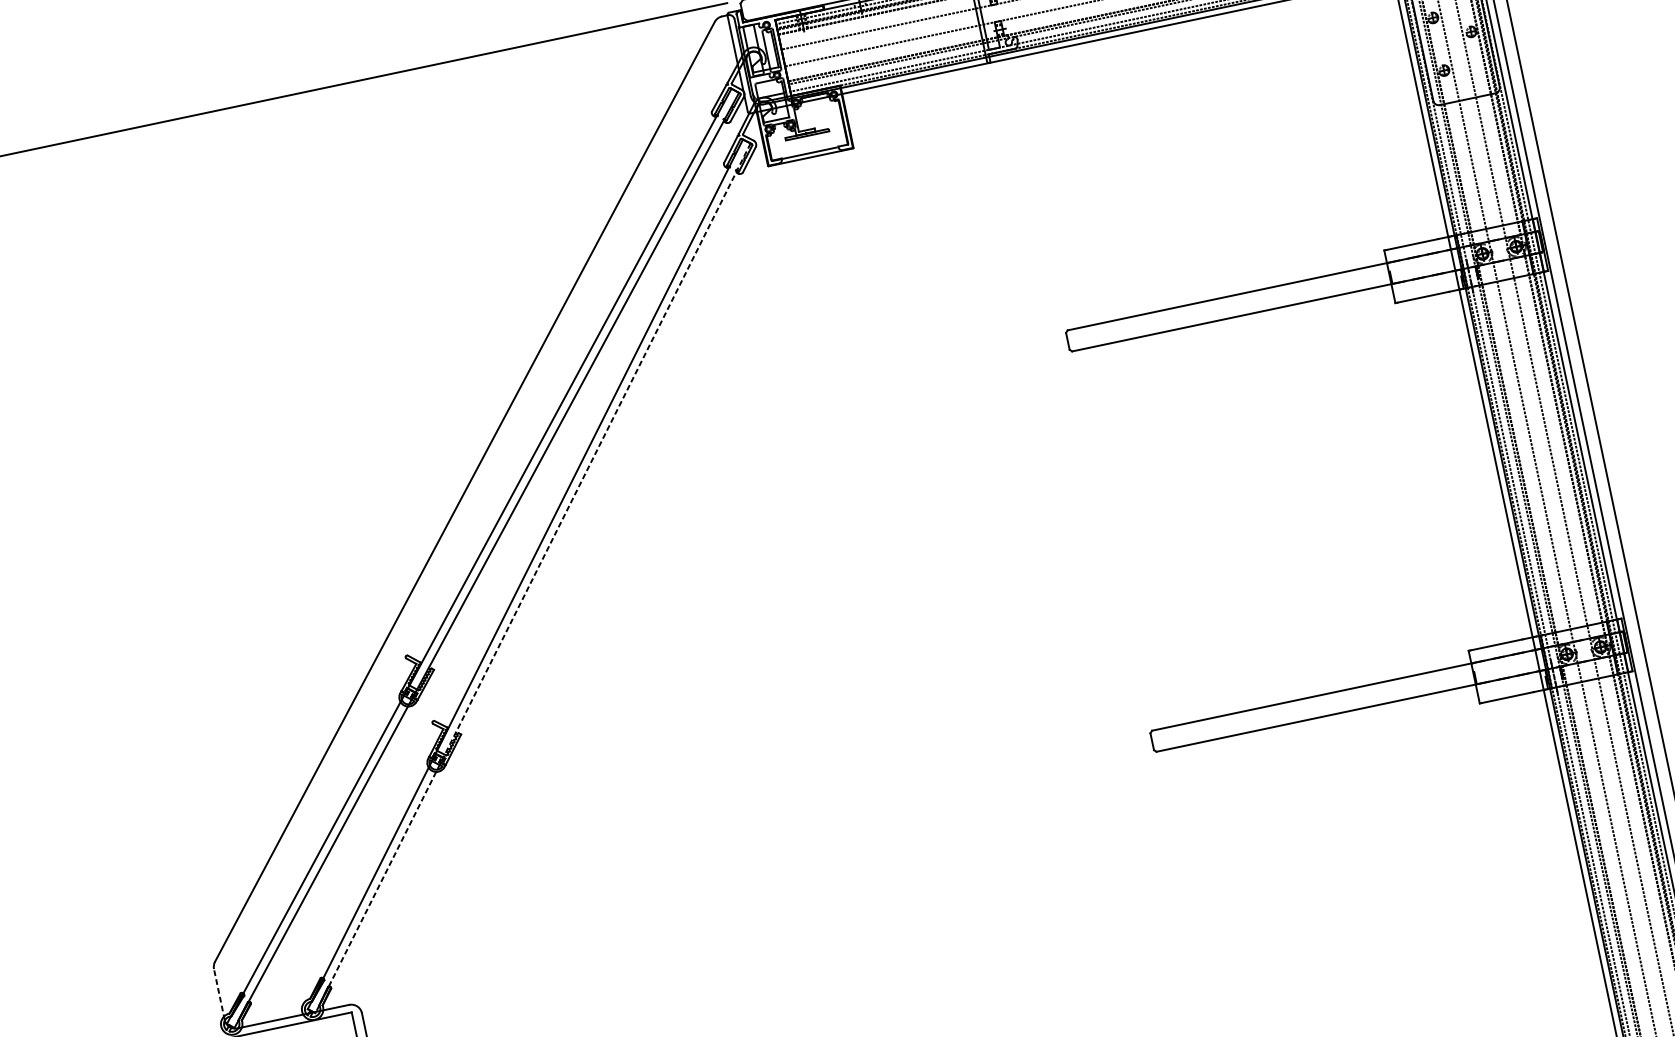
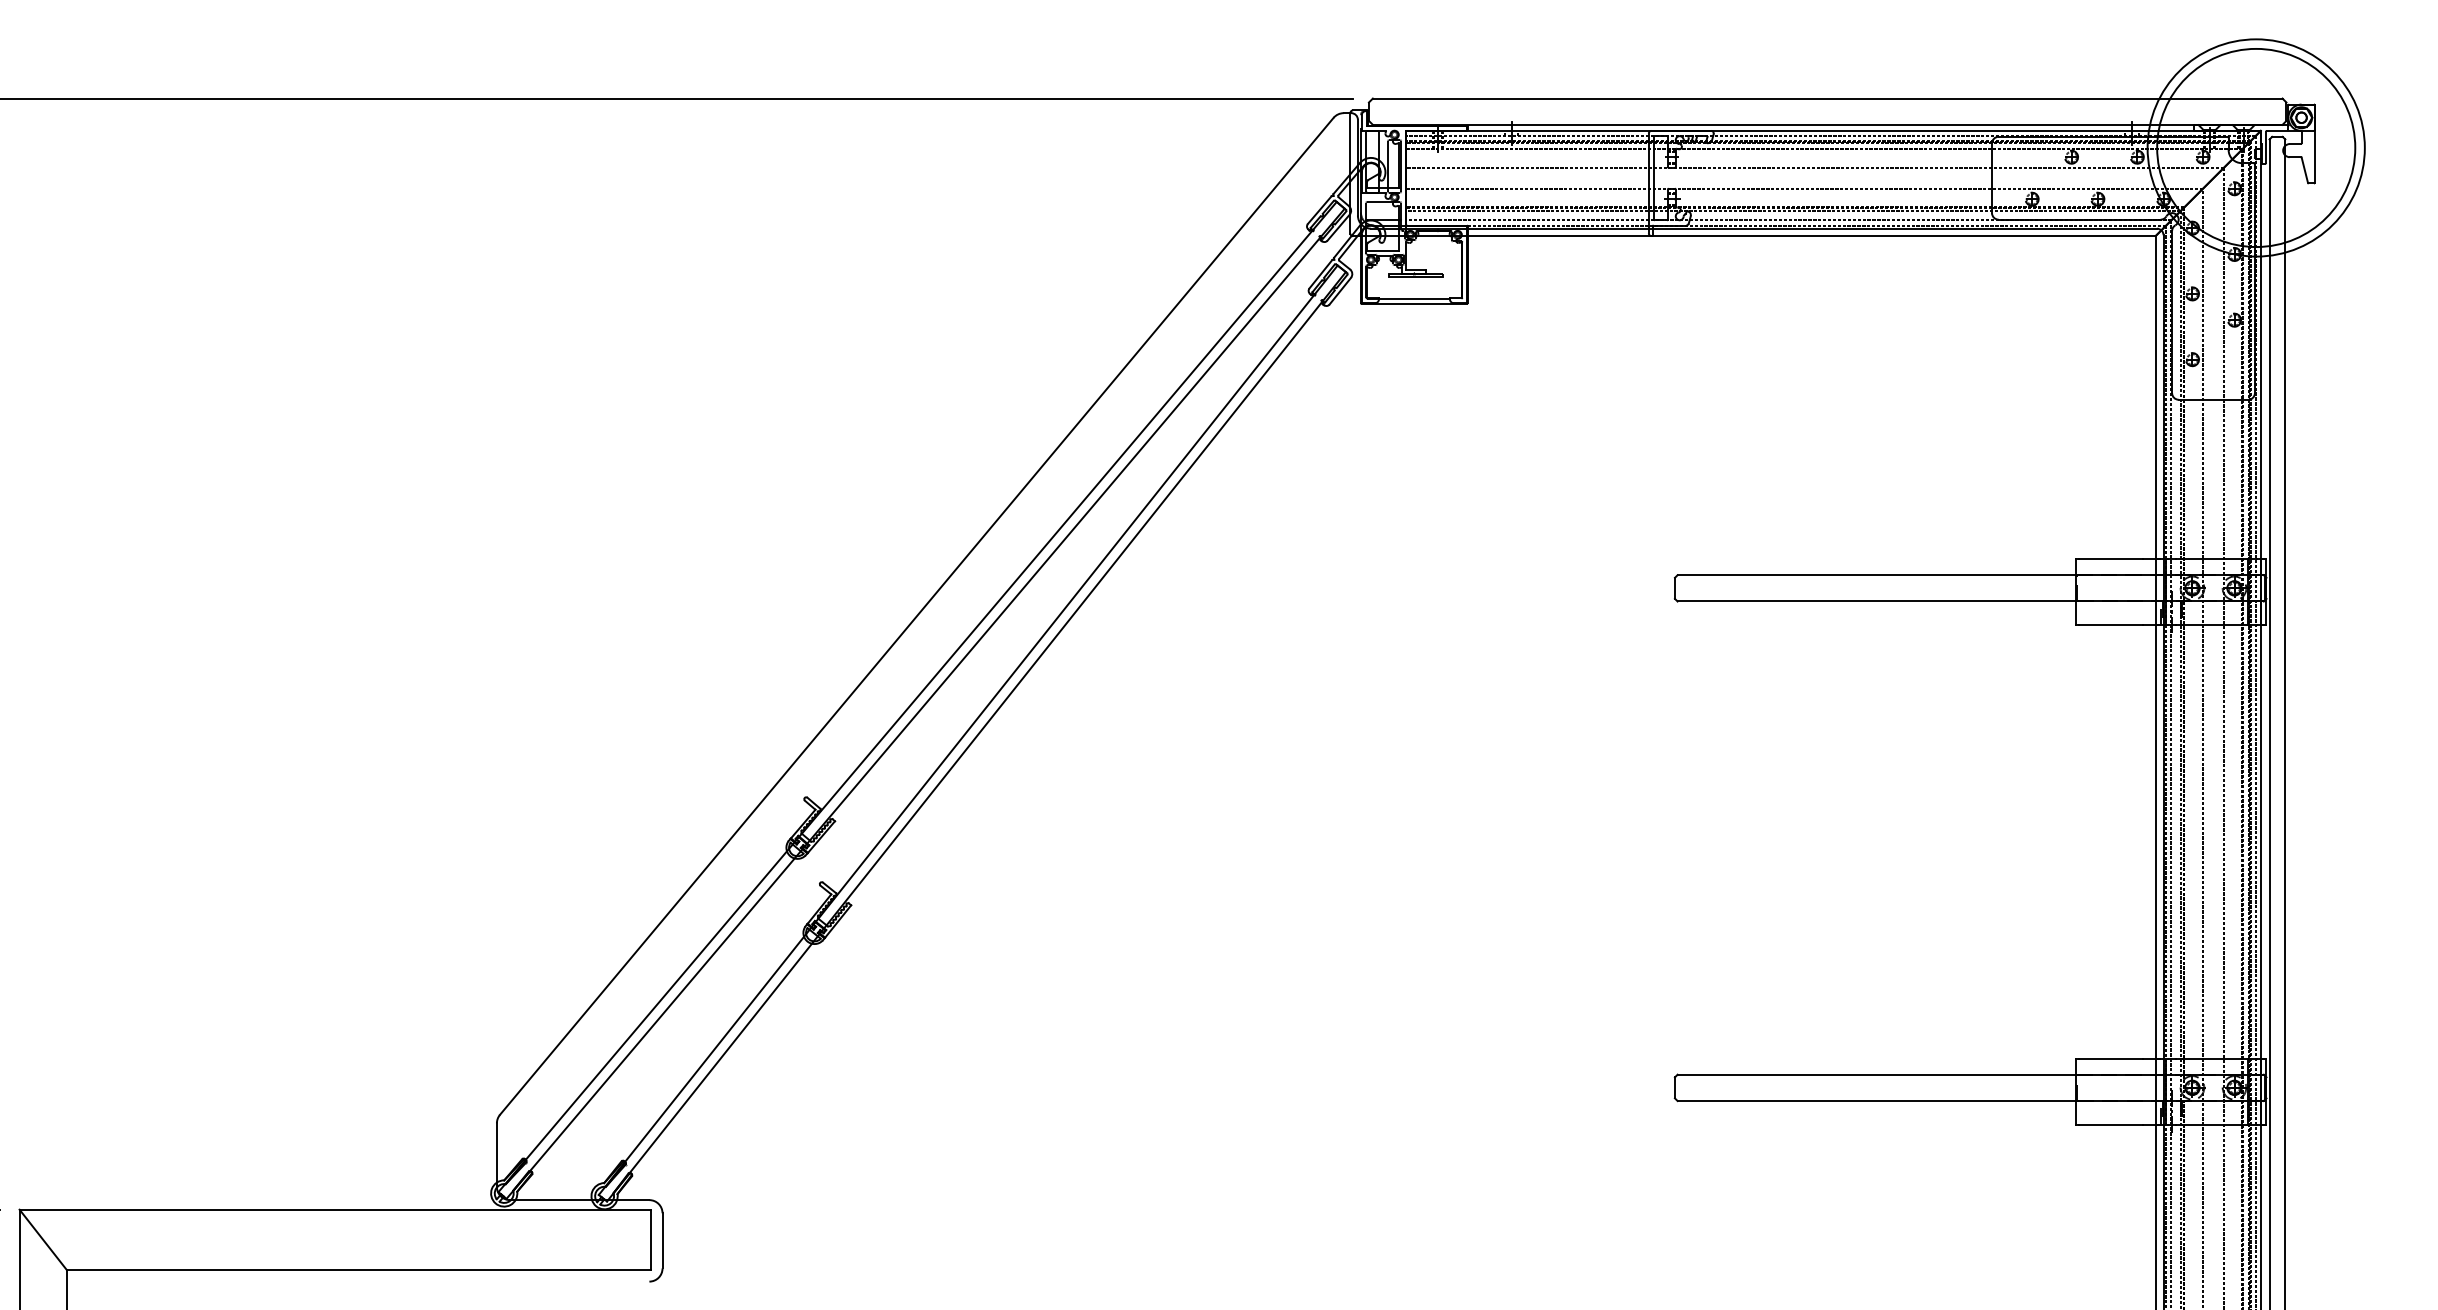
line: (533, 578) -> (976, 736), dashed -> solid
line: (219, 994) -> (496, 1155), dashed -> solid

